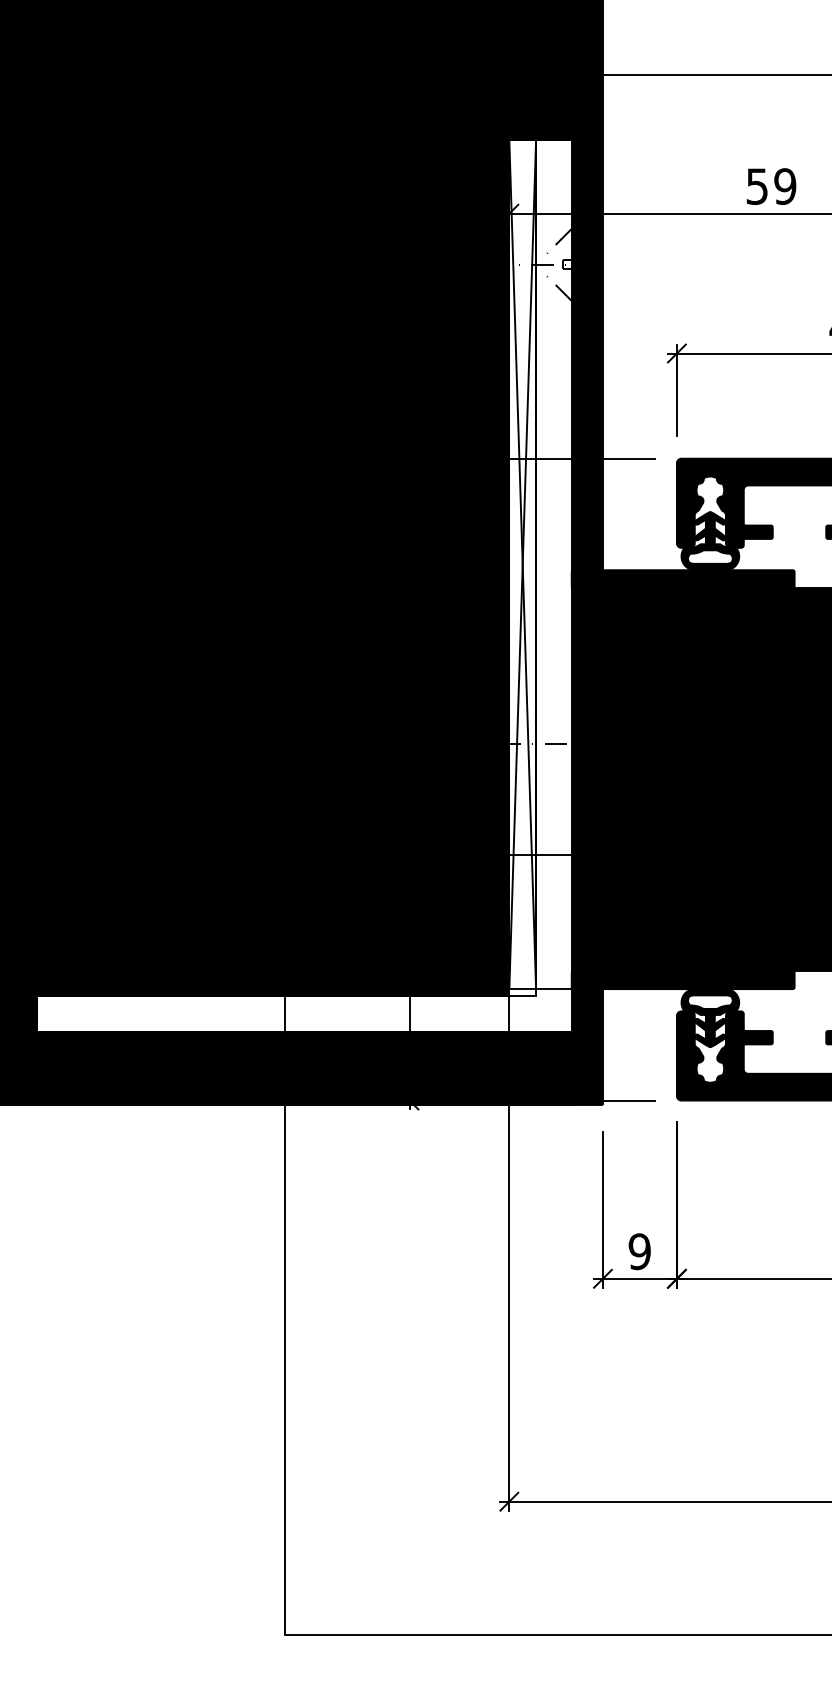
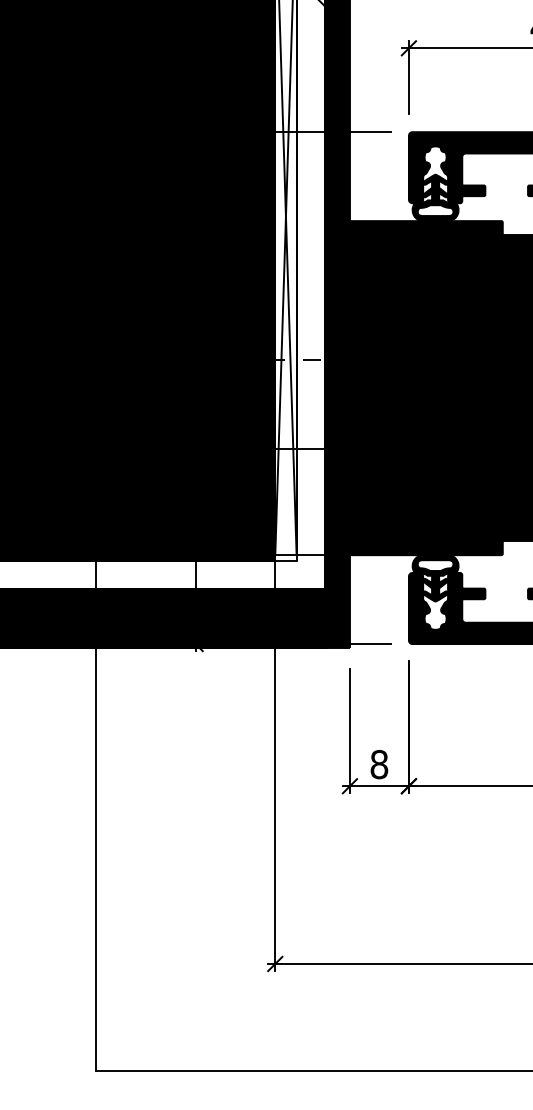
text: (639, 1251) -> (379, 764), 9 -> 8

